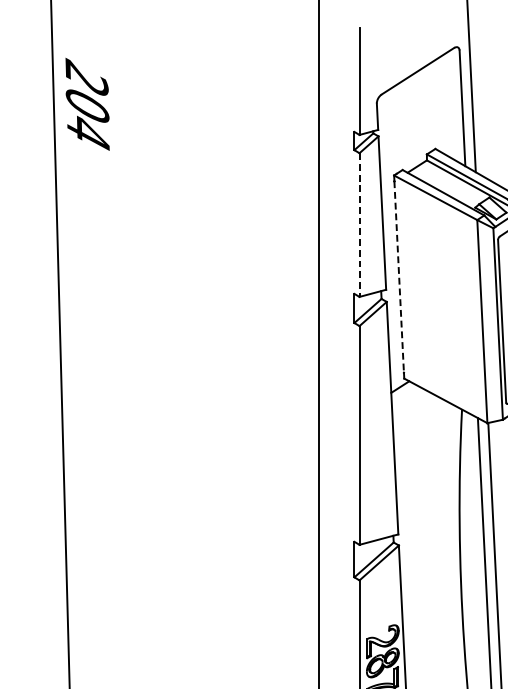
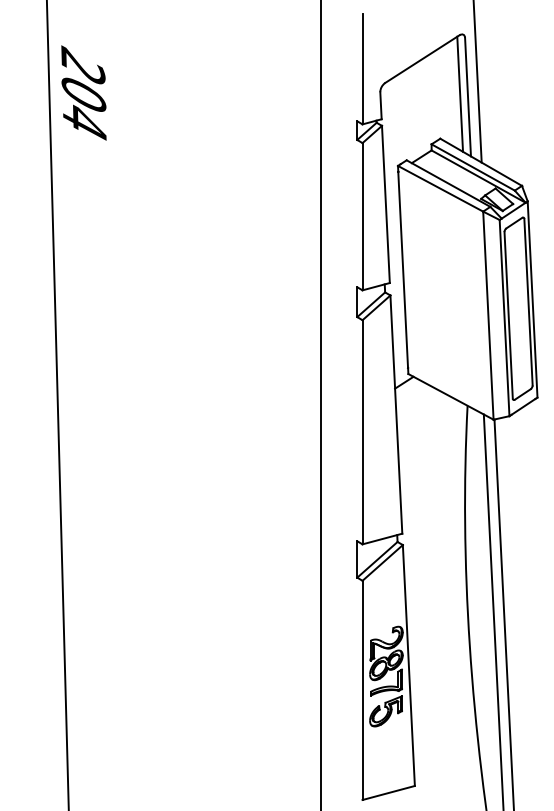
line: (455, 104) -> (460, 93), added
line: (359, 224) -> (362, 216), dashed -> solid
line: (399, 277) -> (403, 270), dashed -> solid

